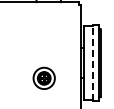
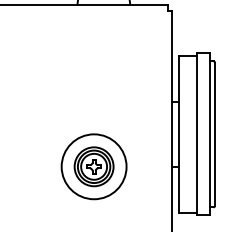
line: (92, 62) -> (197, 133), dashed -> solid
part: (44, 78) -> (94, 167), size x1.43

